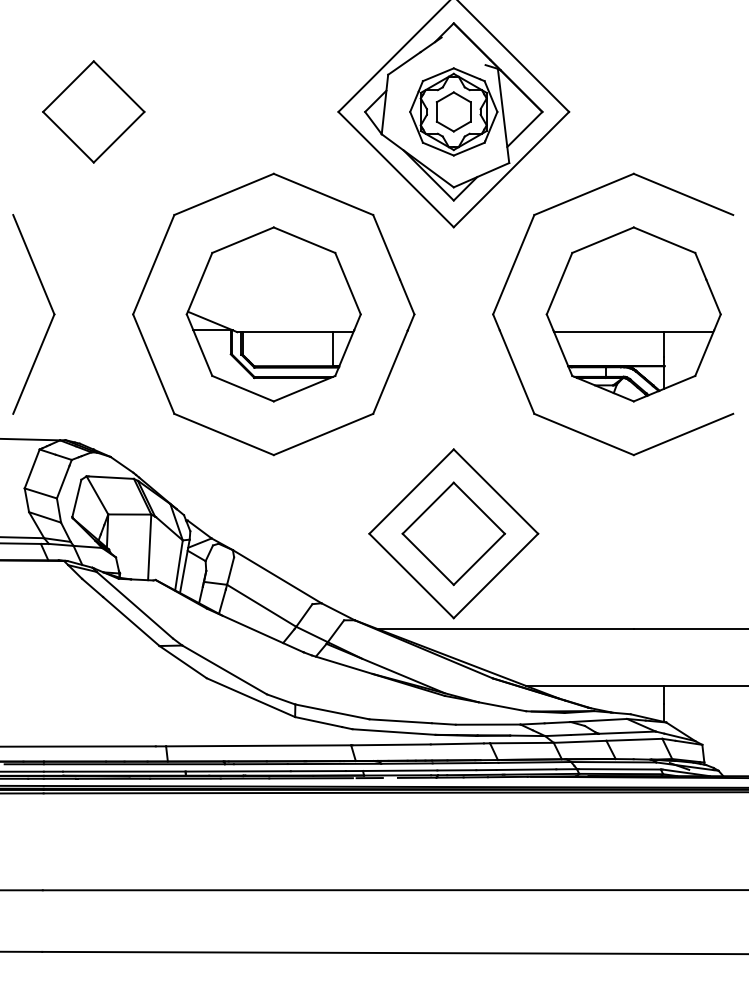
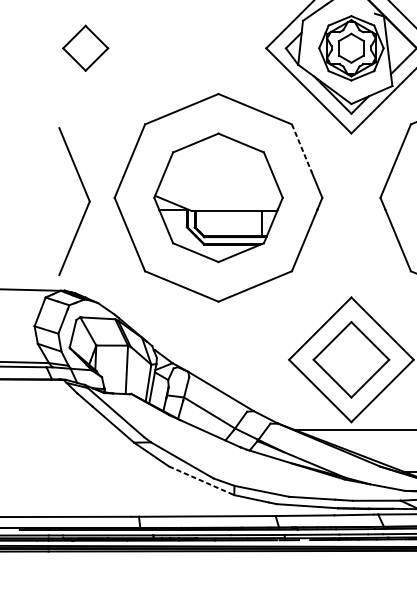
part: (93, 111) -> (85, 47), size x0.6
line: (386, 247) -> (301, 148), solid -> dashed
part: (50, 320) -> (86, 206), moved
line: (251, 697) -> (202, 480), solid -> dashed

